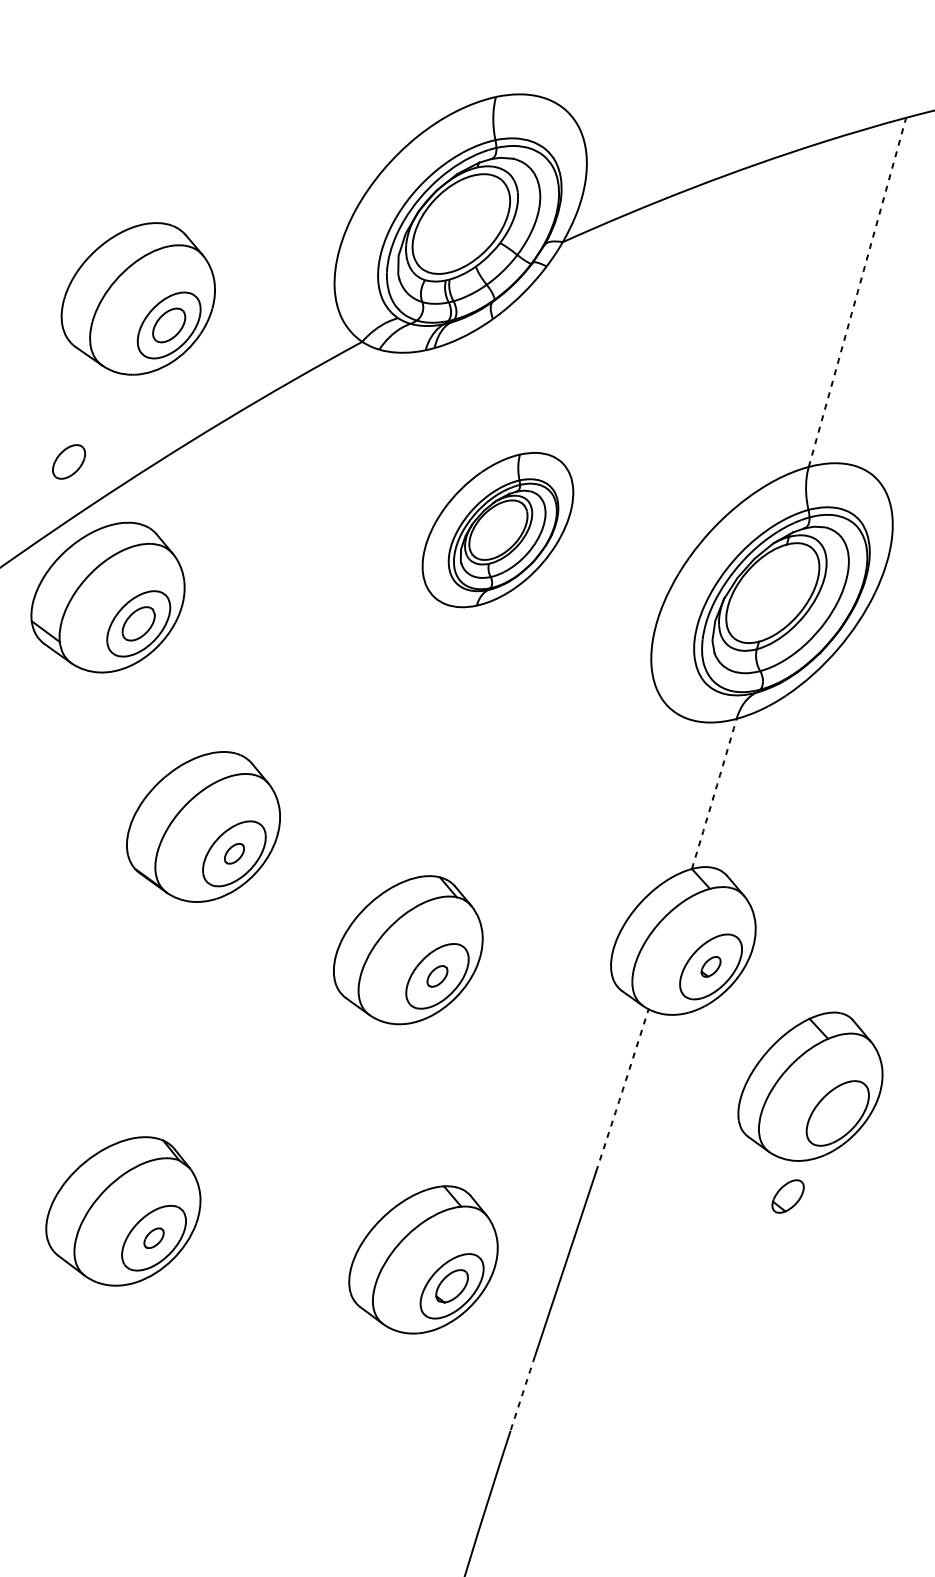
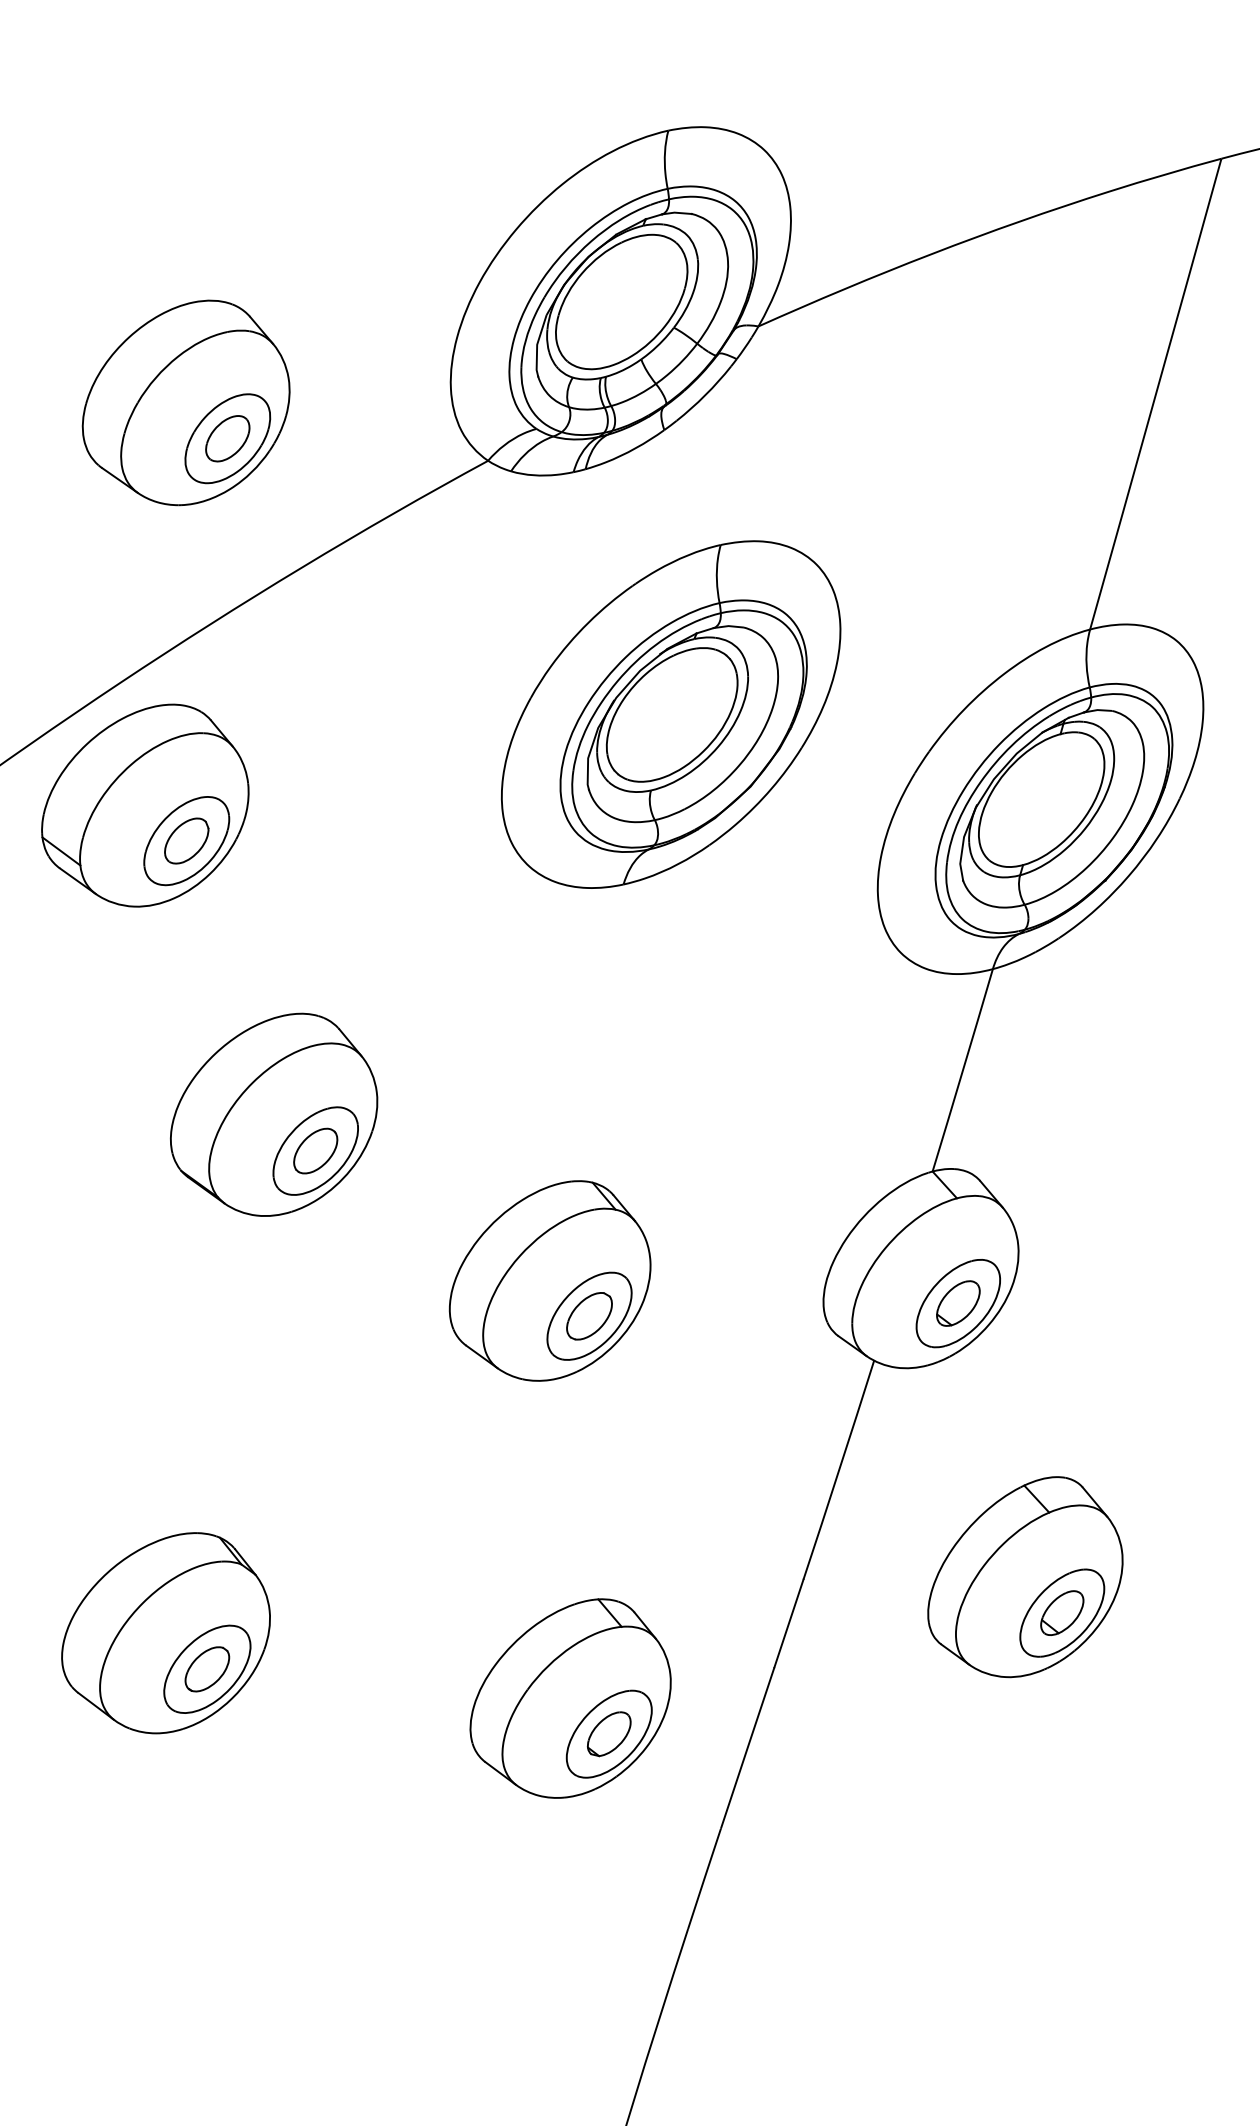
arc: (858, 292) -> (1156, 394), dashed -> solid
part: (68, 461) -> (92, 622), removed
part: (497, 530) -> (670, 714), size x1.67
arc: (714, 794) -> (962, 1070), dashed -> solid
part: (234, 853) -> (315, 1150), size x1.67
part: (711, 966) -> (958, 1303), size x1.67
part: (437, 976) -> (589, 1316), size x1.67
part: (810, 1087) -> (1025, 1577), moved
arc: (622, 1090) -> (839, 1469), dashed -> solid
part: (154, 1238) -> (207, 1669), size x1.67
arc: (522, 1393) -> (704, 1878), dashed -> solid

